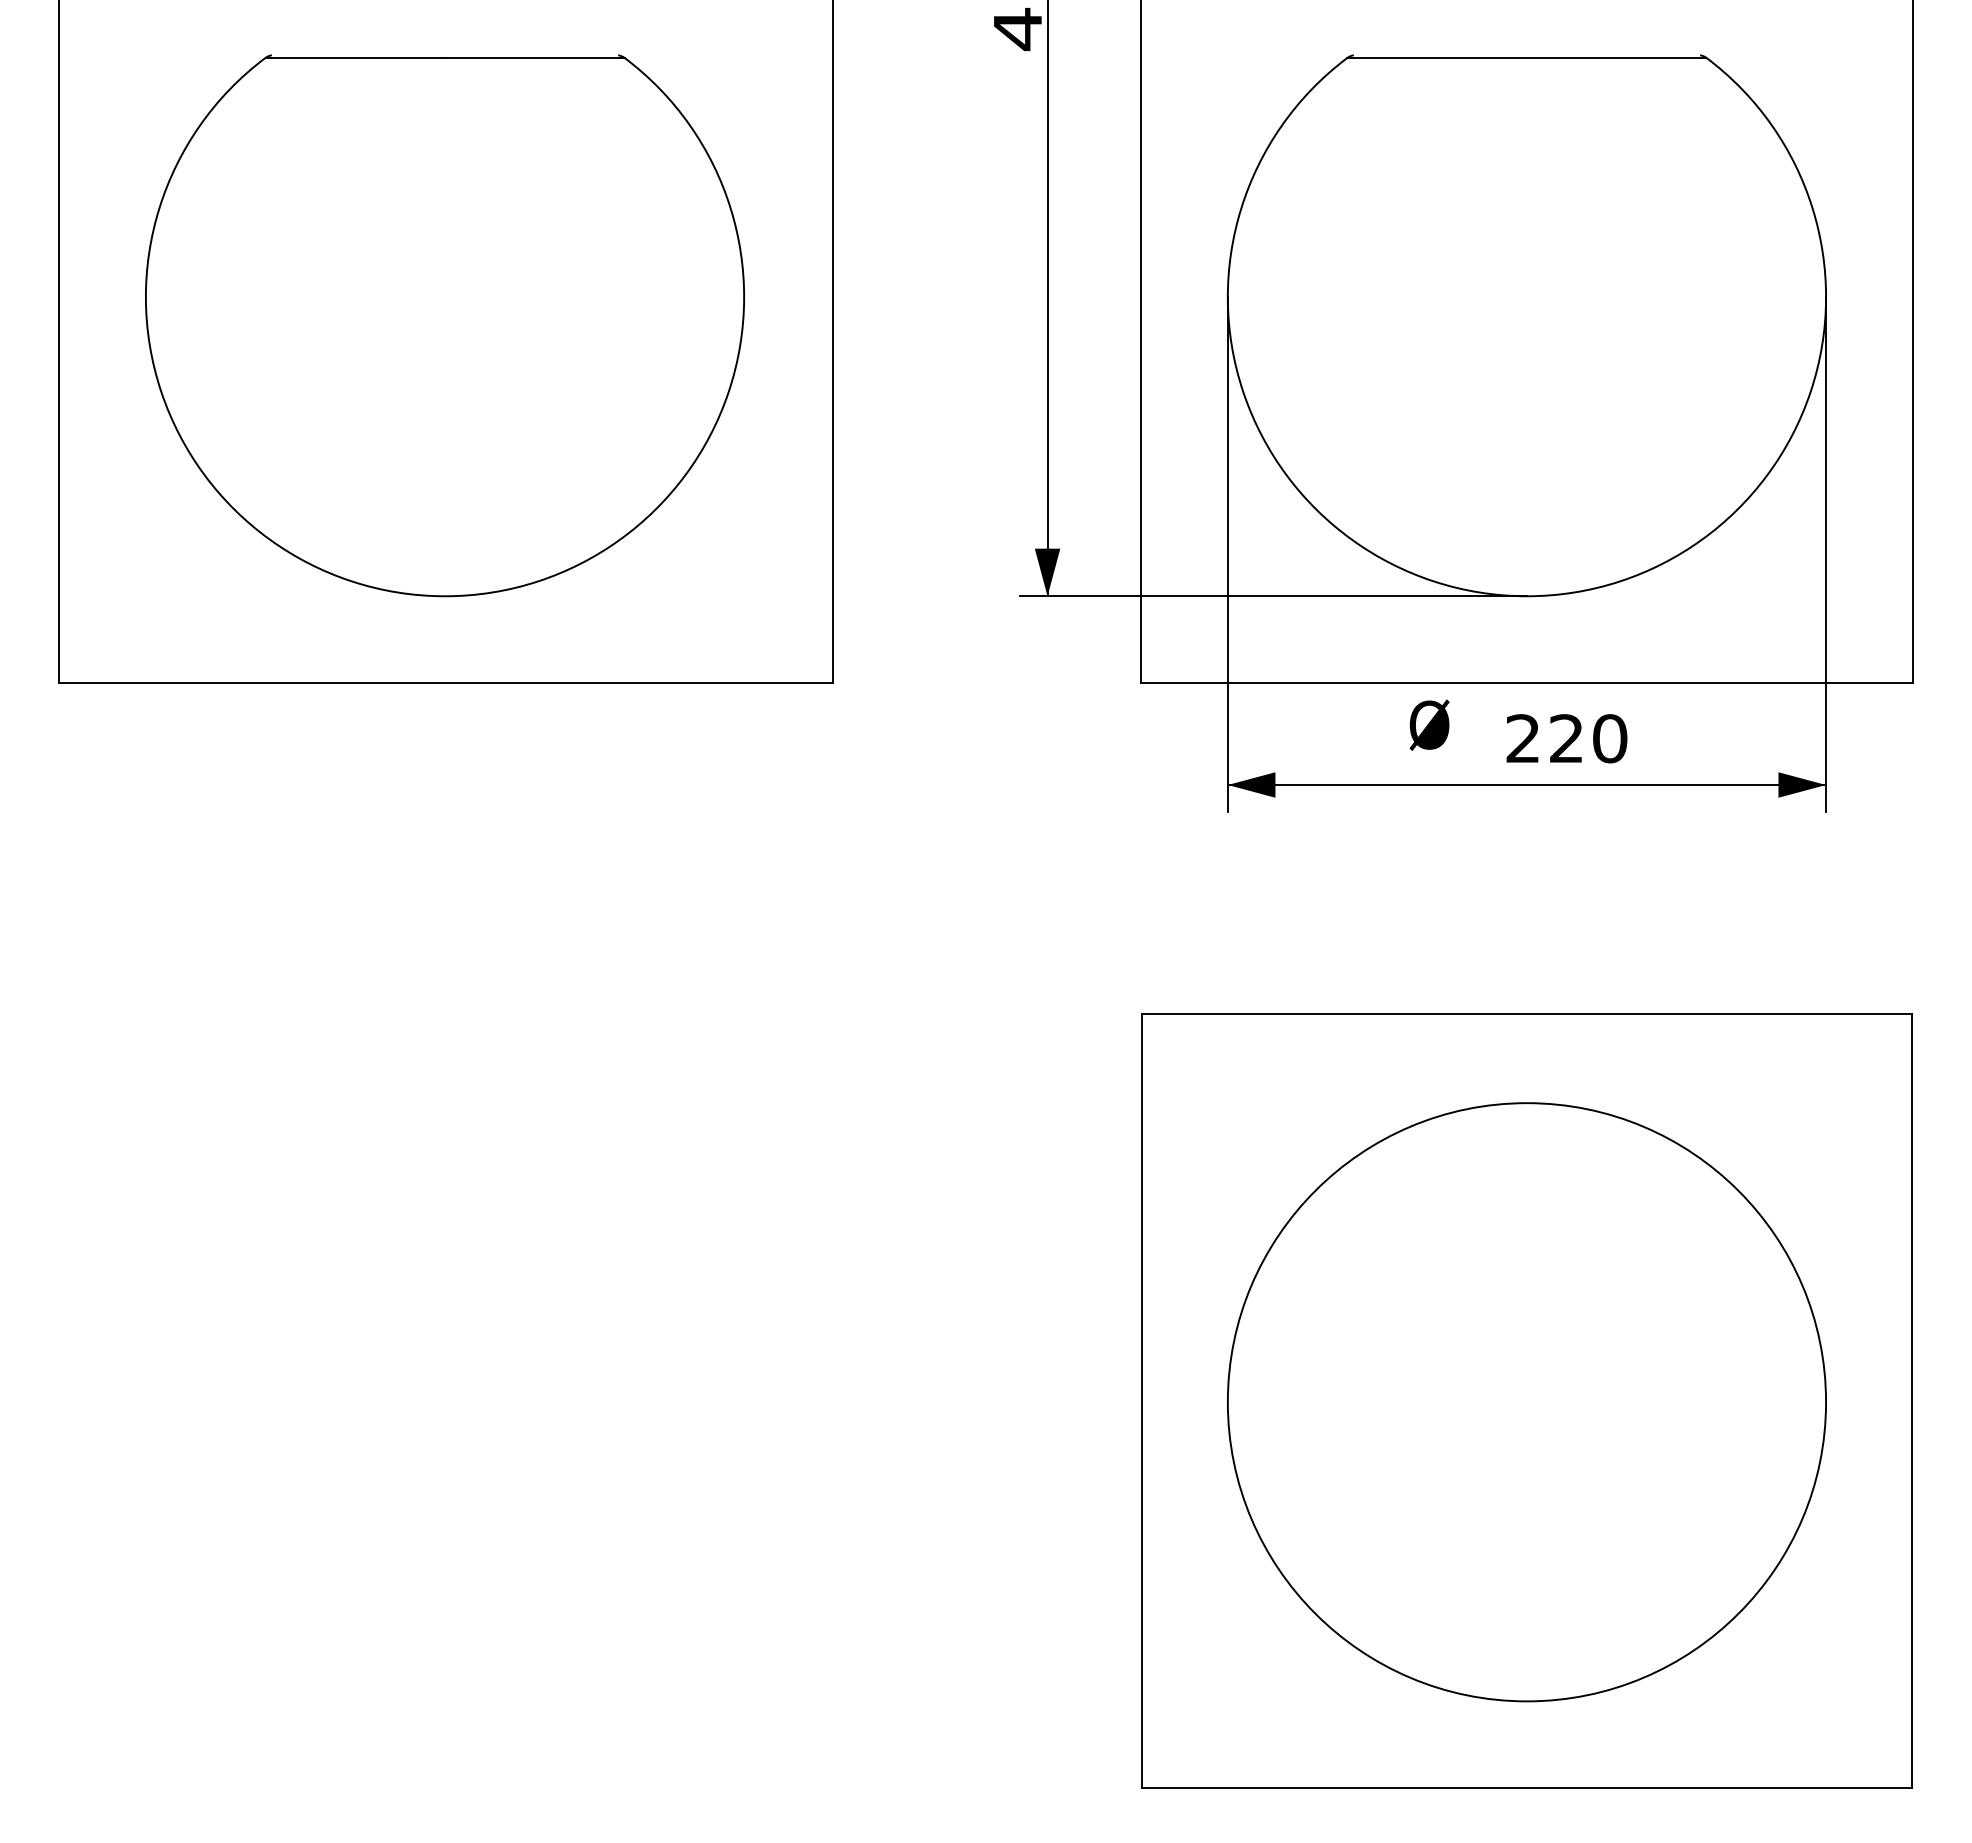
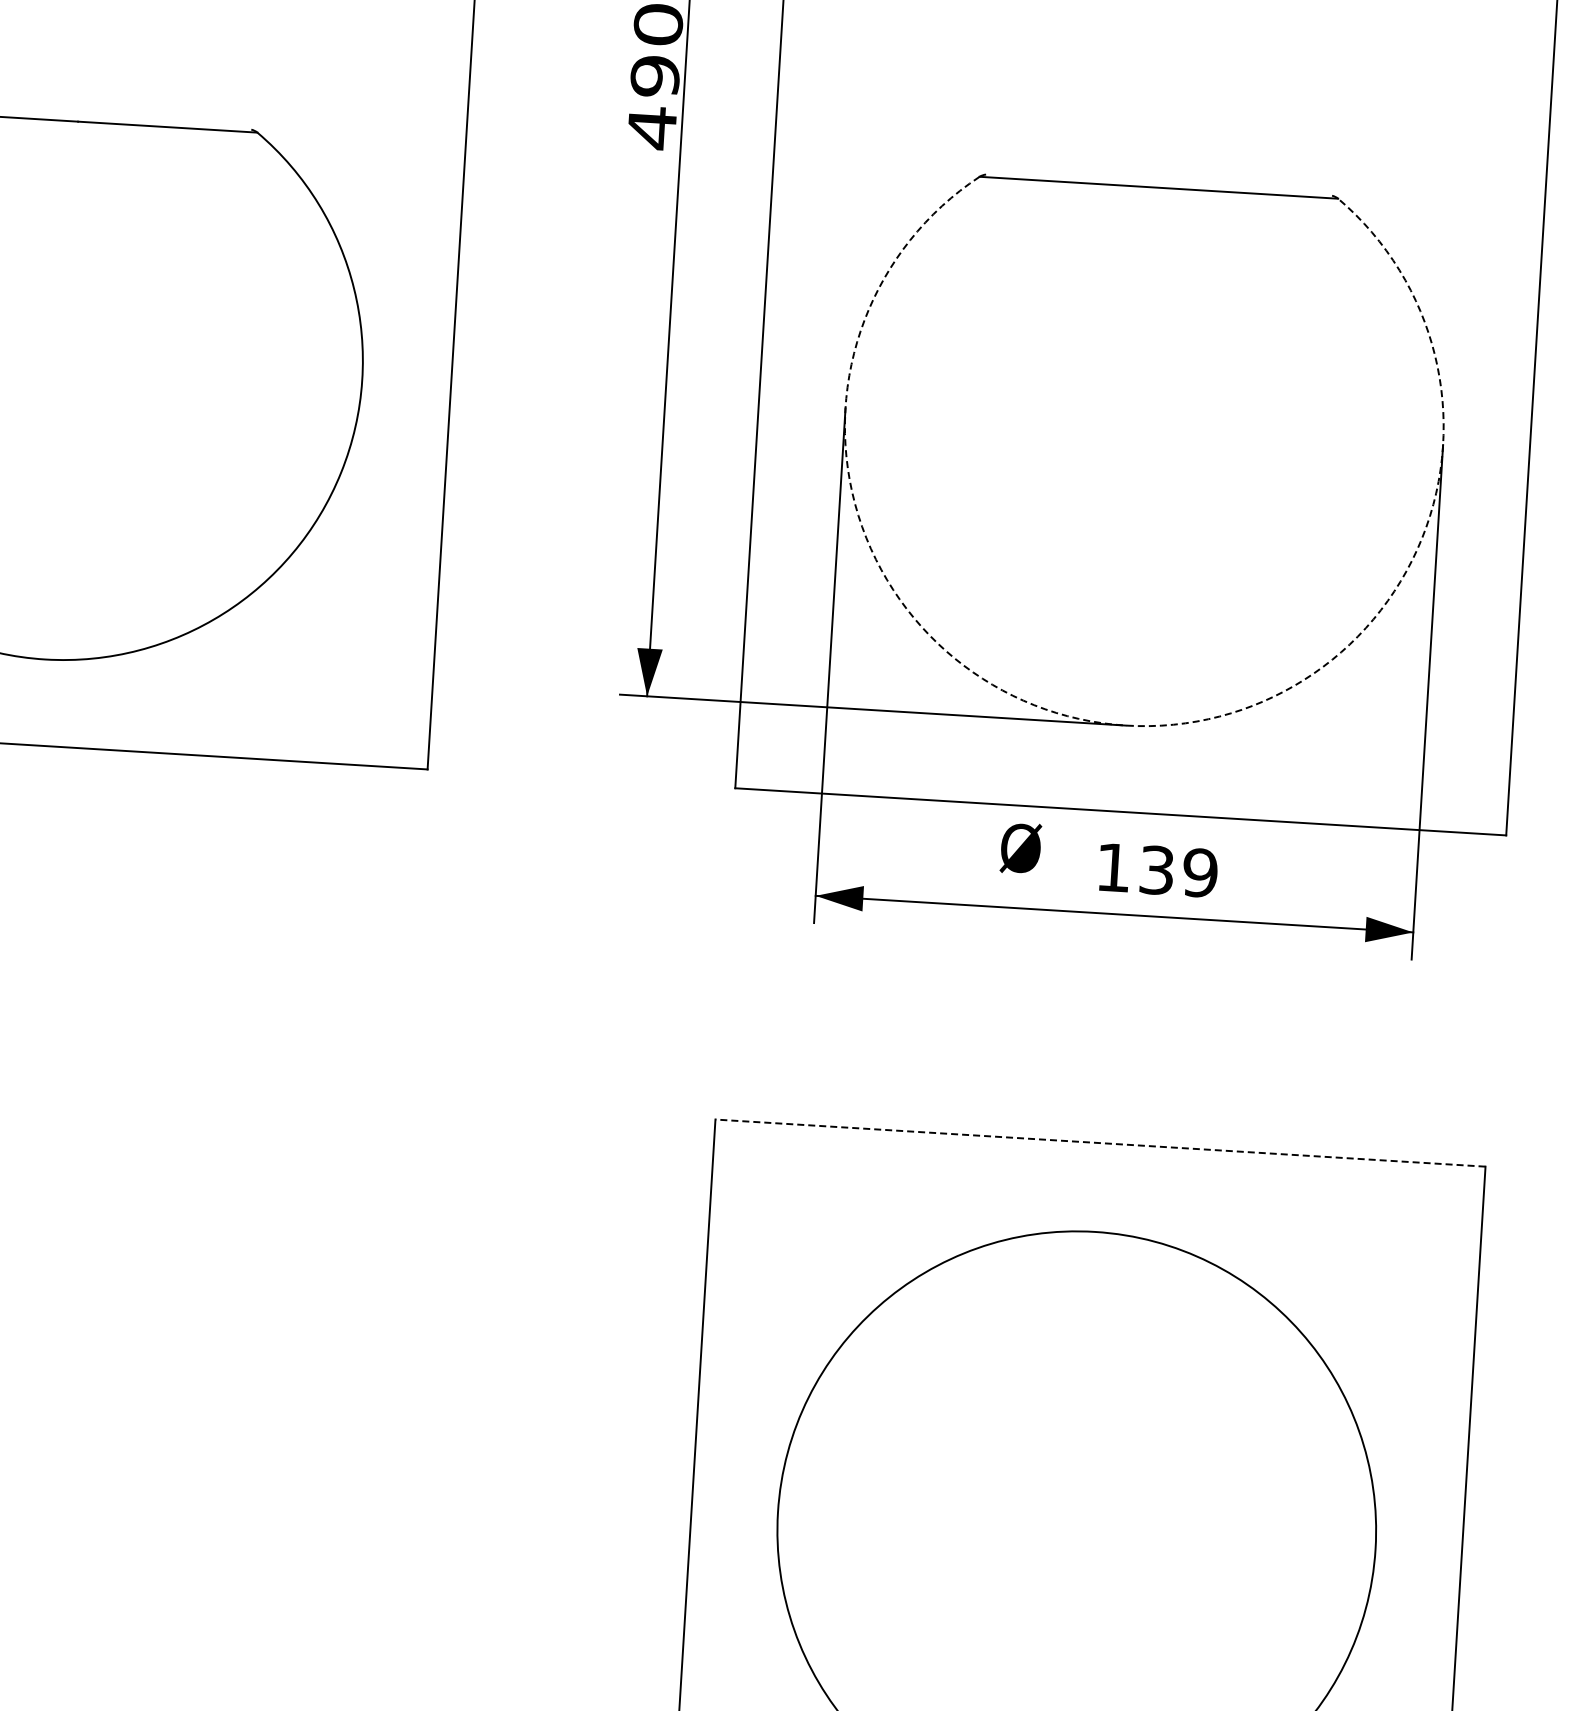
arc: (1526, 596) -> (1125, 725), solid -> dashed
text: (1566, 738) -> (1156, 870), 220 -> 139
line: (1526, 1014) -> (1100, 1143), solid -> dashed

